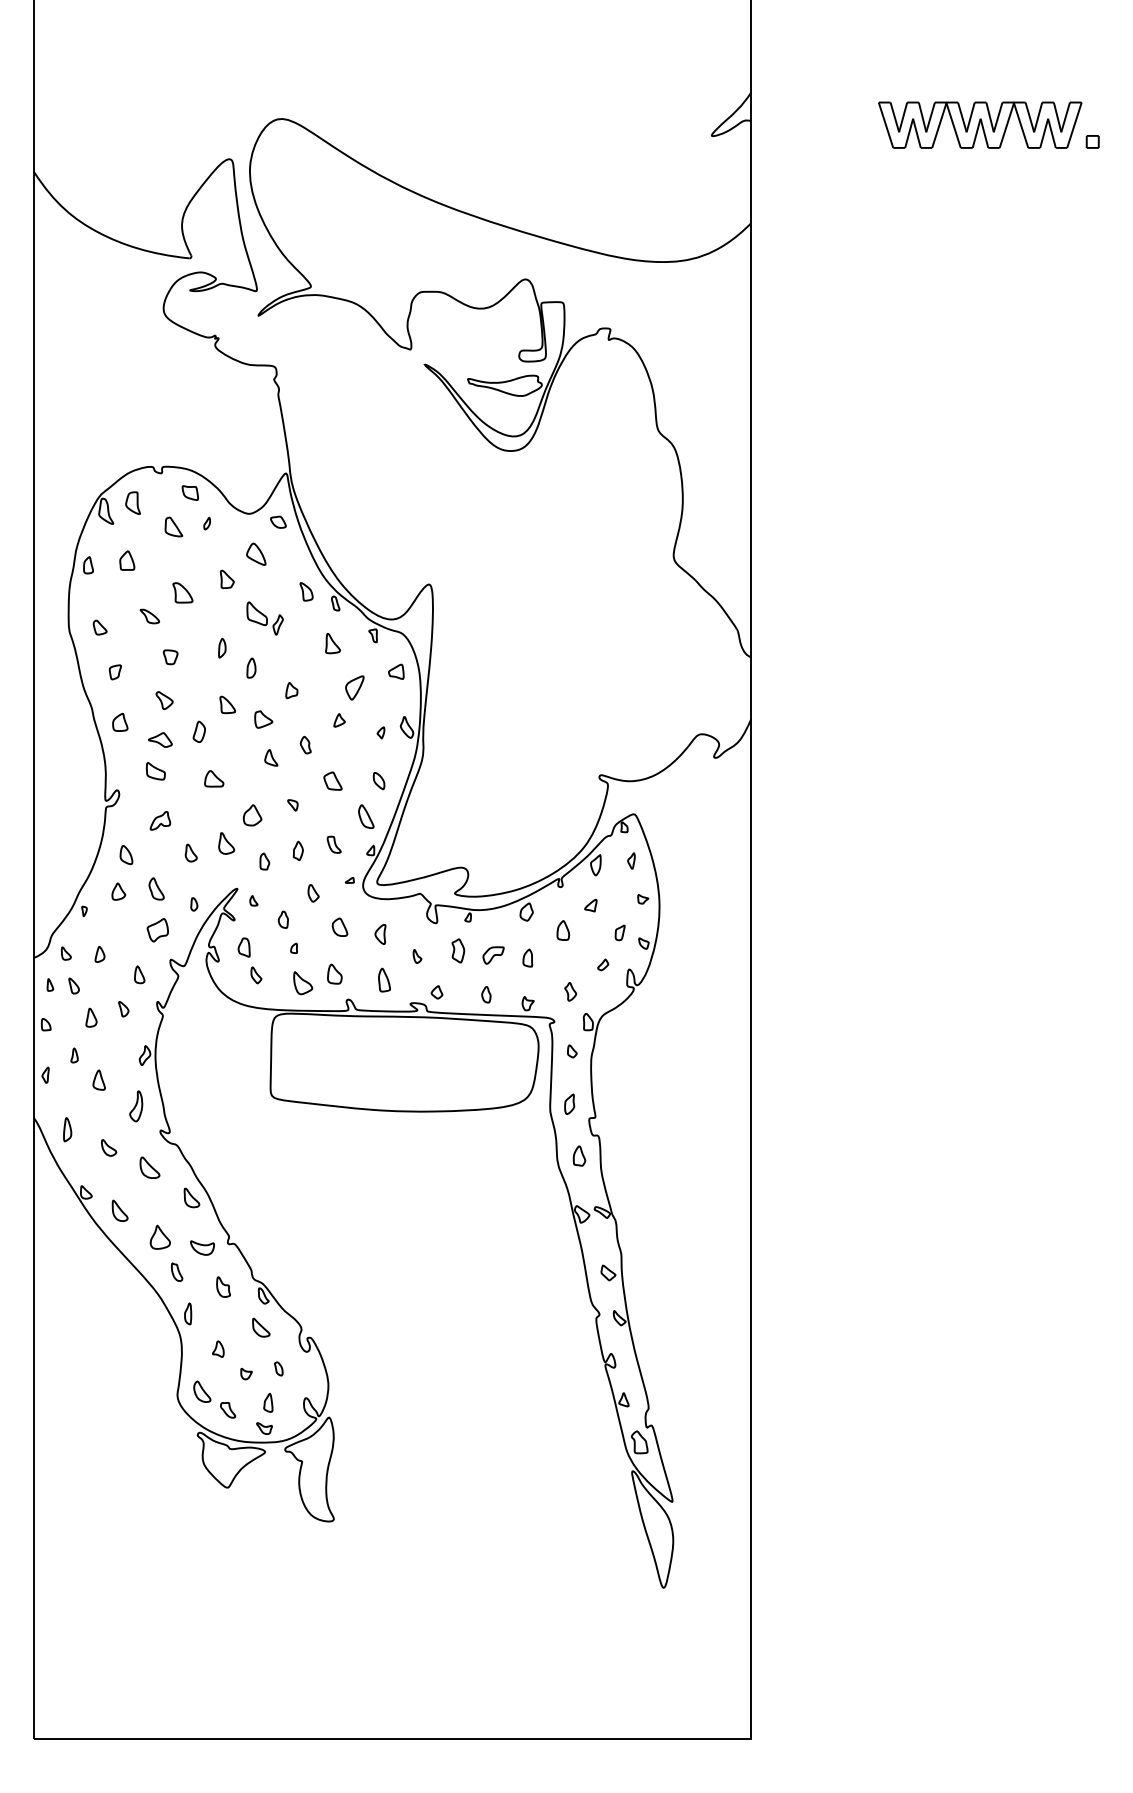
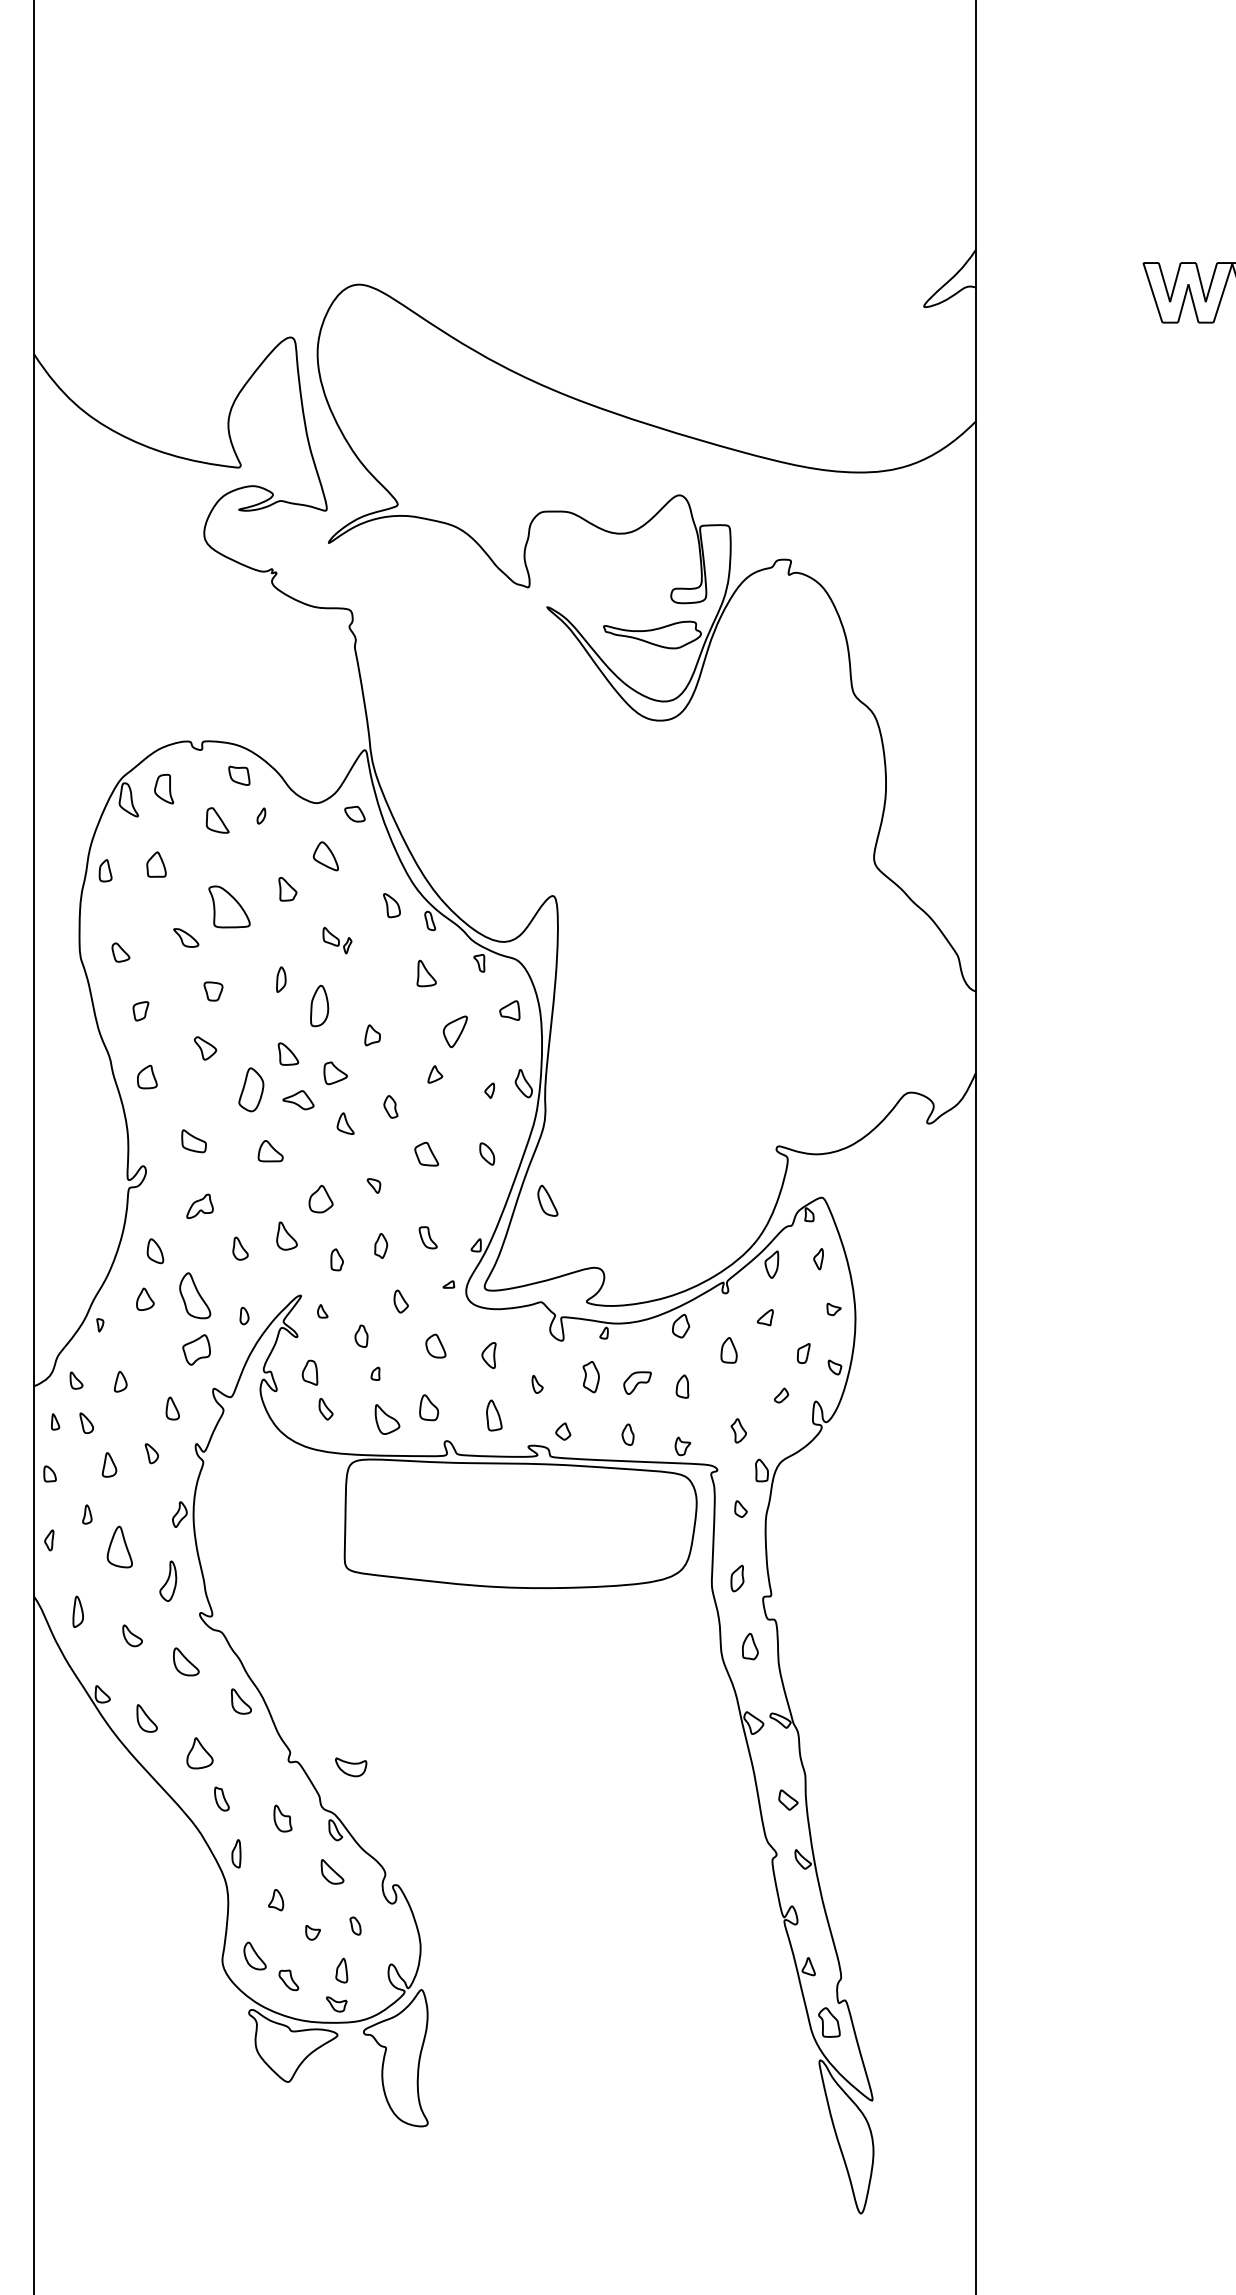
part: (182, 592) -> (229, 906), size x1.6
part: (264, 618) -> (336, 940), size x0.6
part: (251, 667) -> (319, 1004), size x1.6
part: (198, 731) -> (250, 1088), size x1.6
part: (160, 739) -> (298, 1099), moved
part: (366, 816) -> (548, 1200), moved
part: (156, 888) -> (194, 1295), size x1.6
part: (98, 1079) -> (118, 1545), size x1.6
part: (202, 1247) -> (351, 1766), moved

